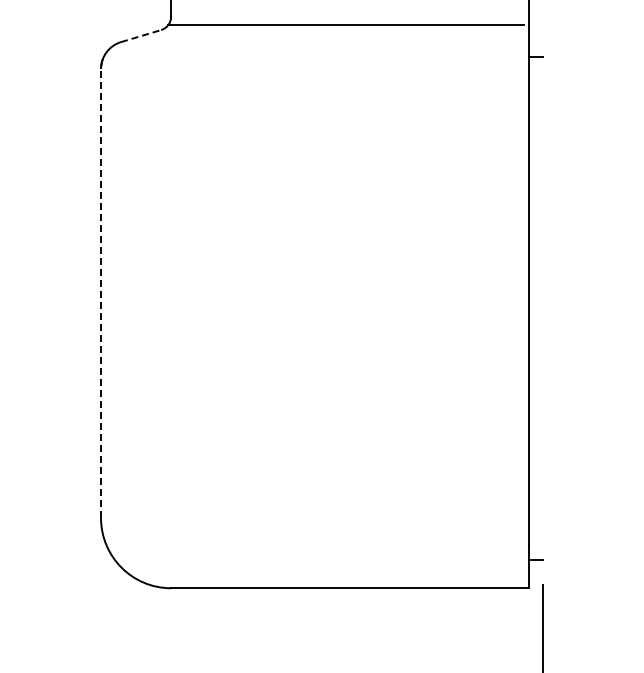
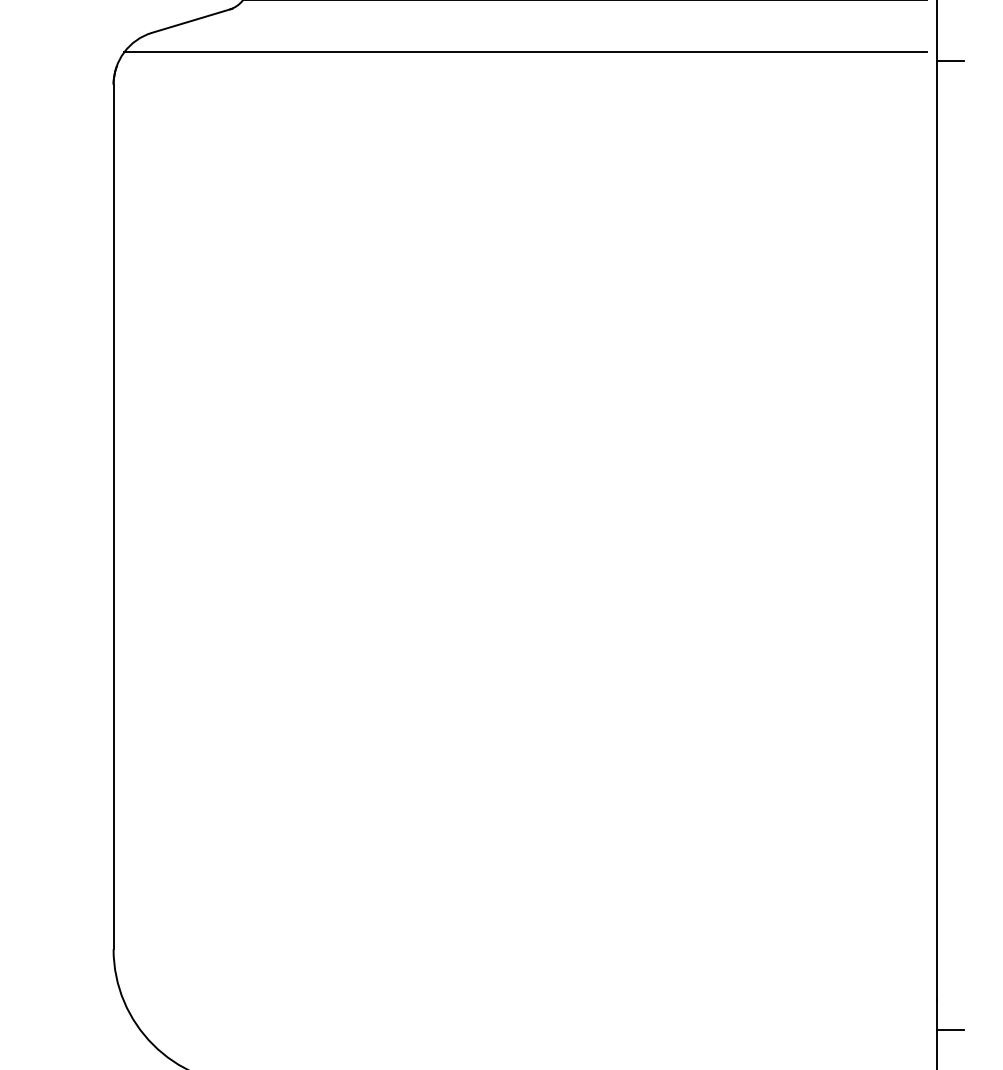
line: (141, 35) -> (191, 20), dashed -> solid
line: (314, 52) -> (524, 52), added
line: (101, 293) -> (114, 516), dashed -> solid

